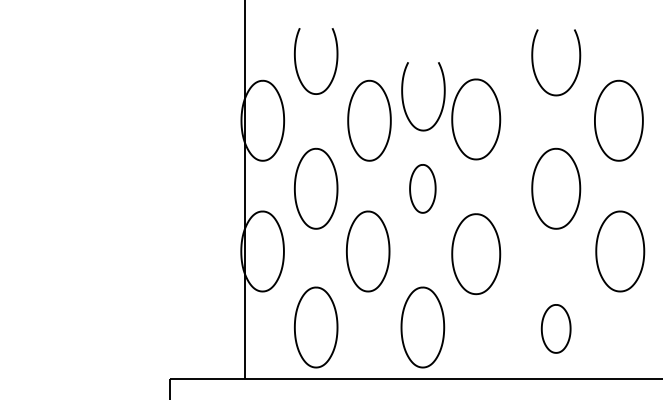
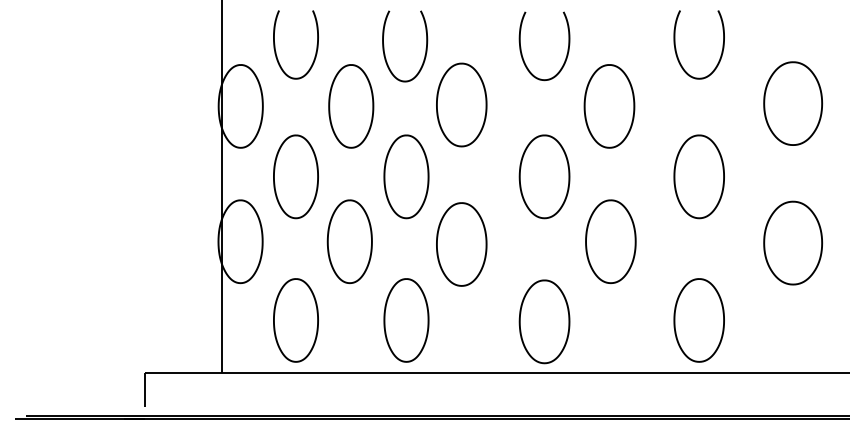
curve: (443, 98) -> (425, 48), moved
part: (422, 188) -> (406, 176), size x1.67
part: (556, 328) -> (544, 321), size x1.67

